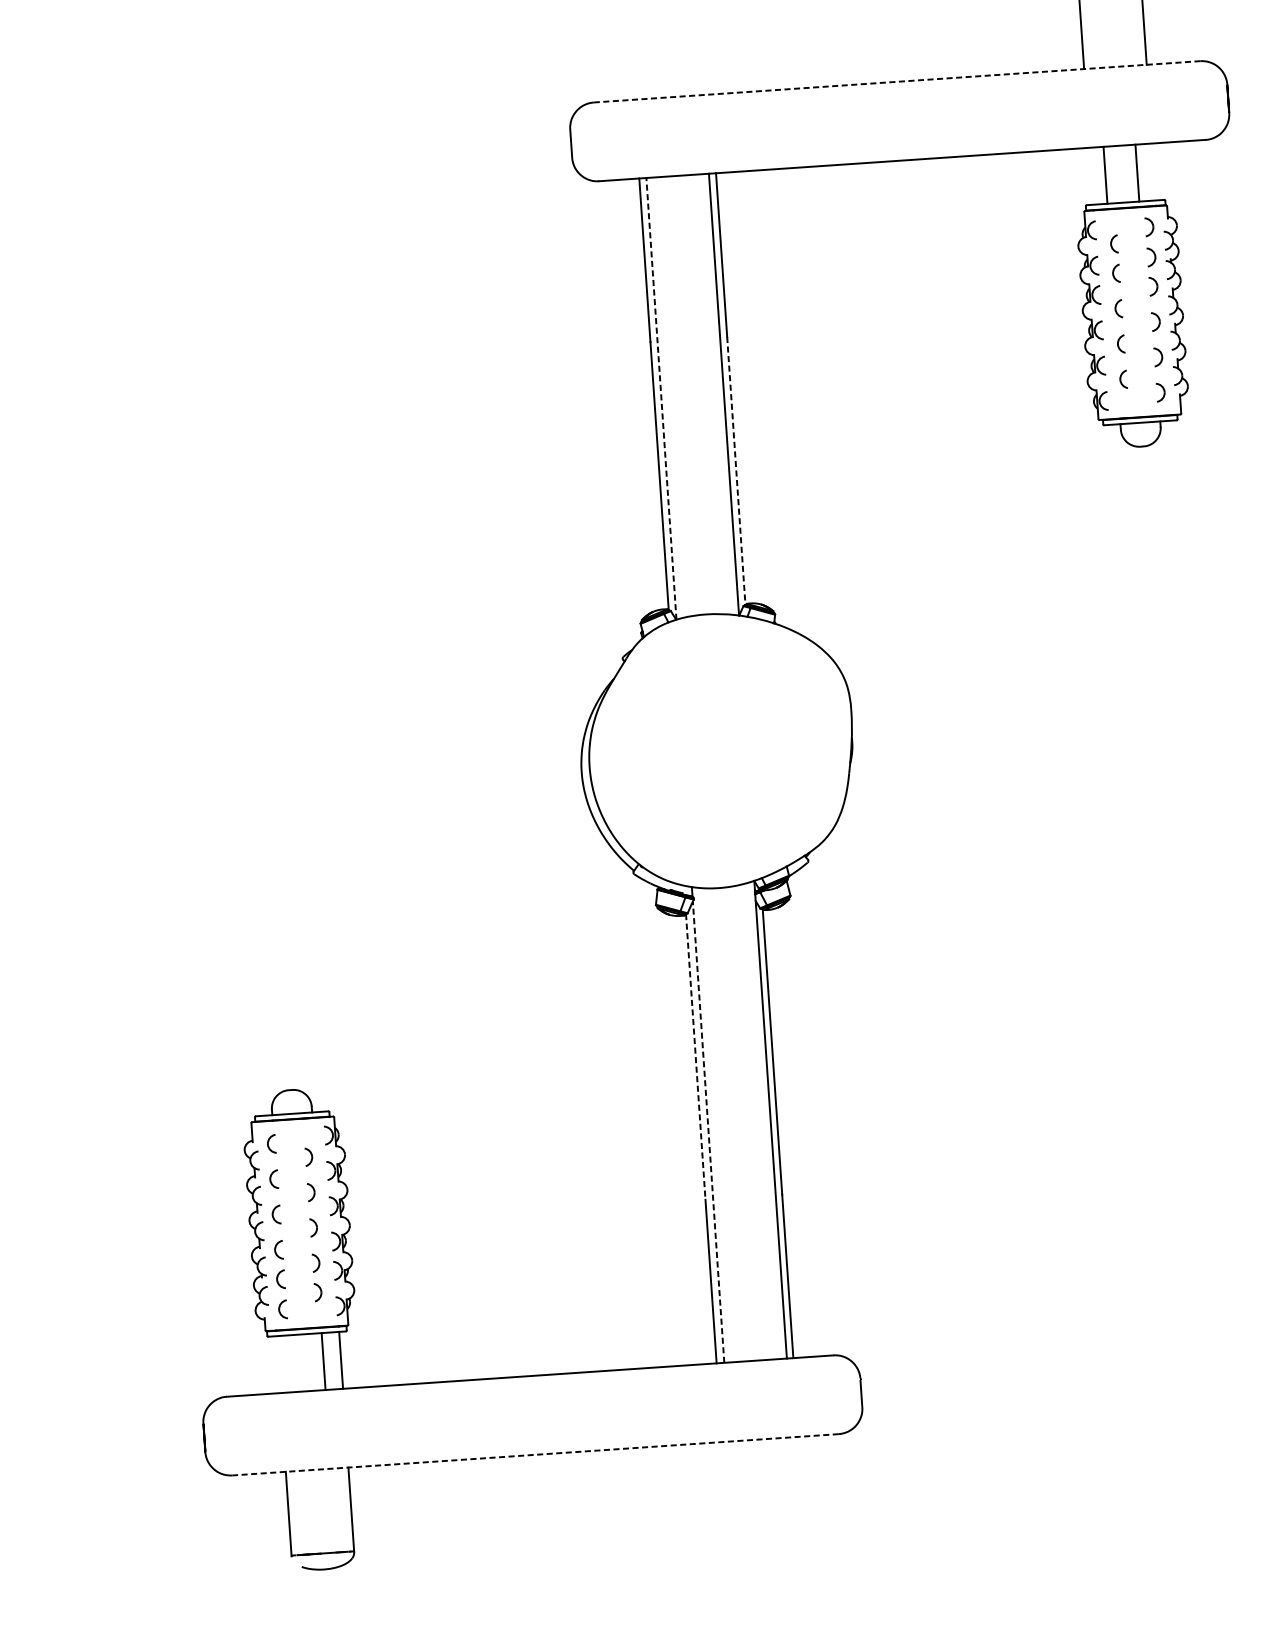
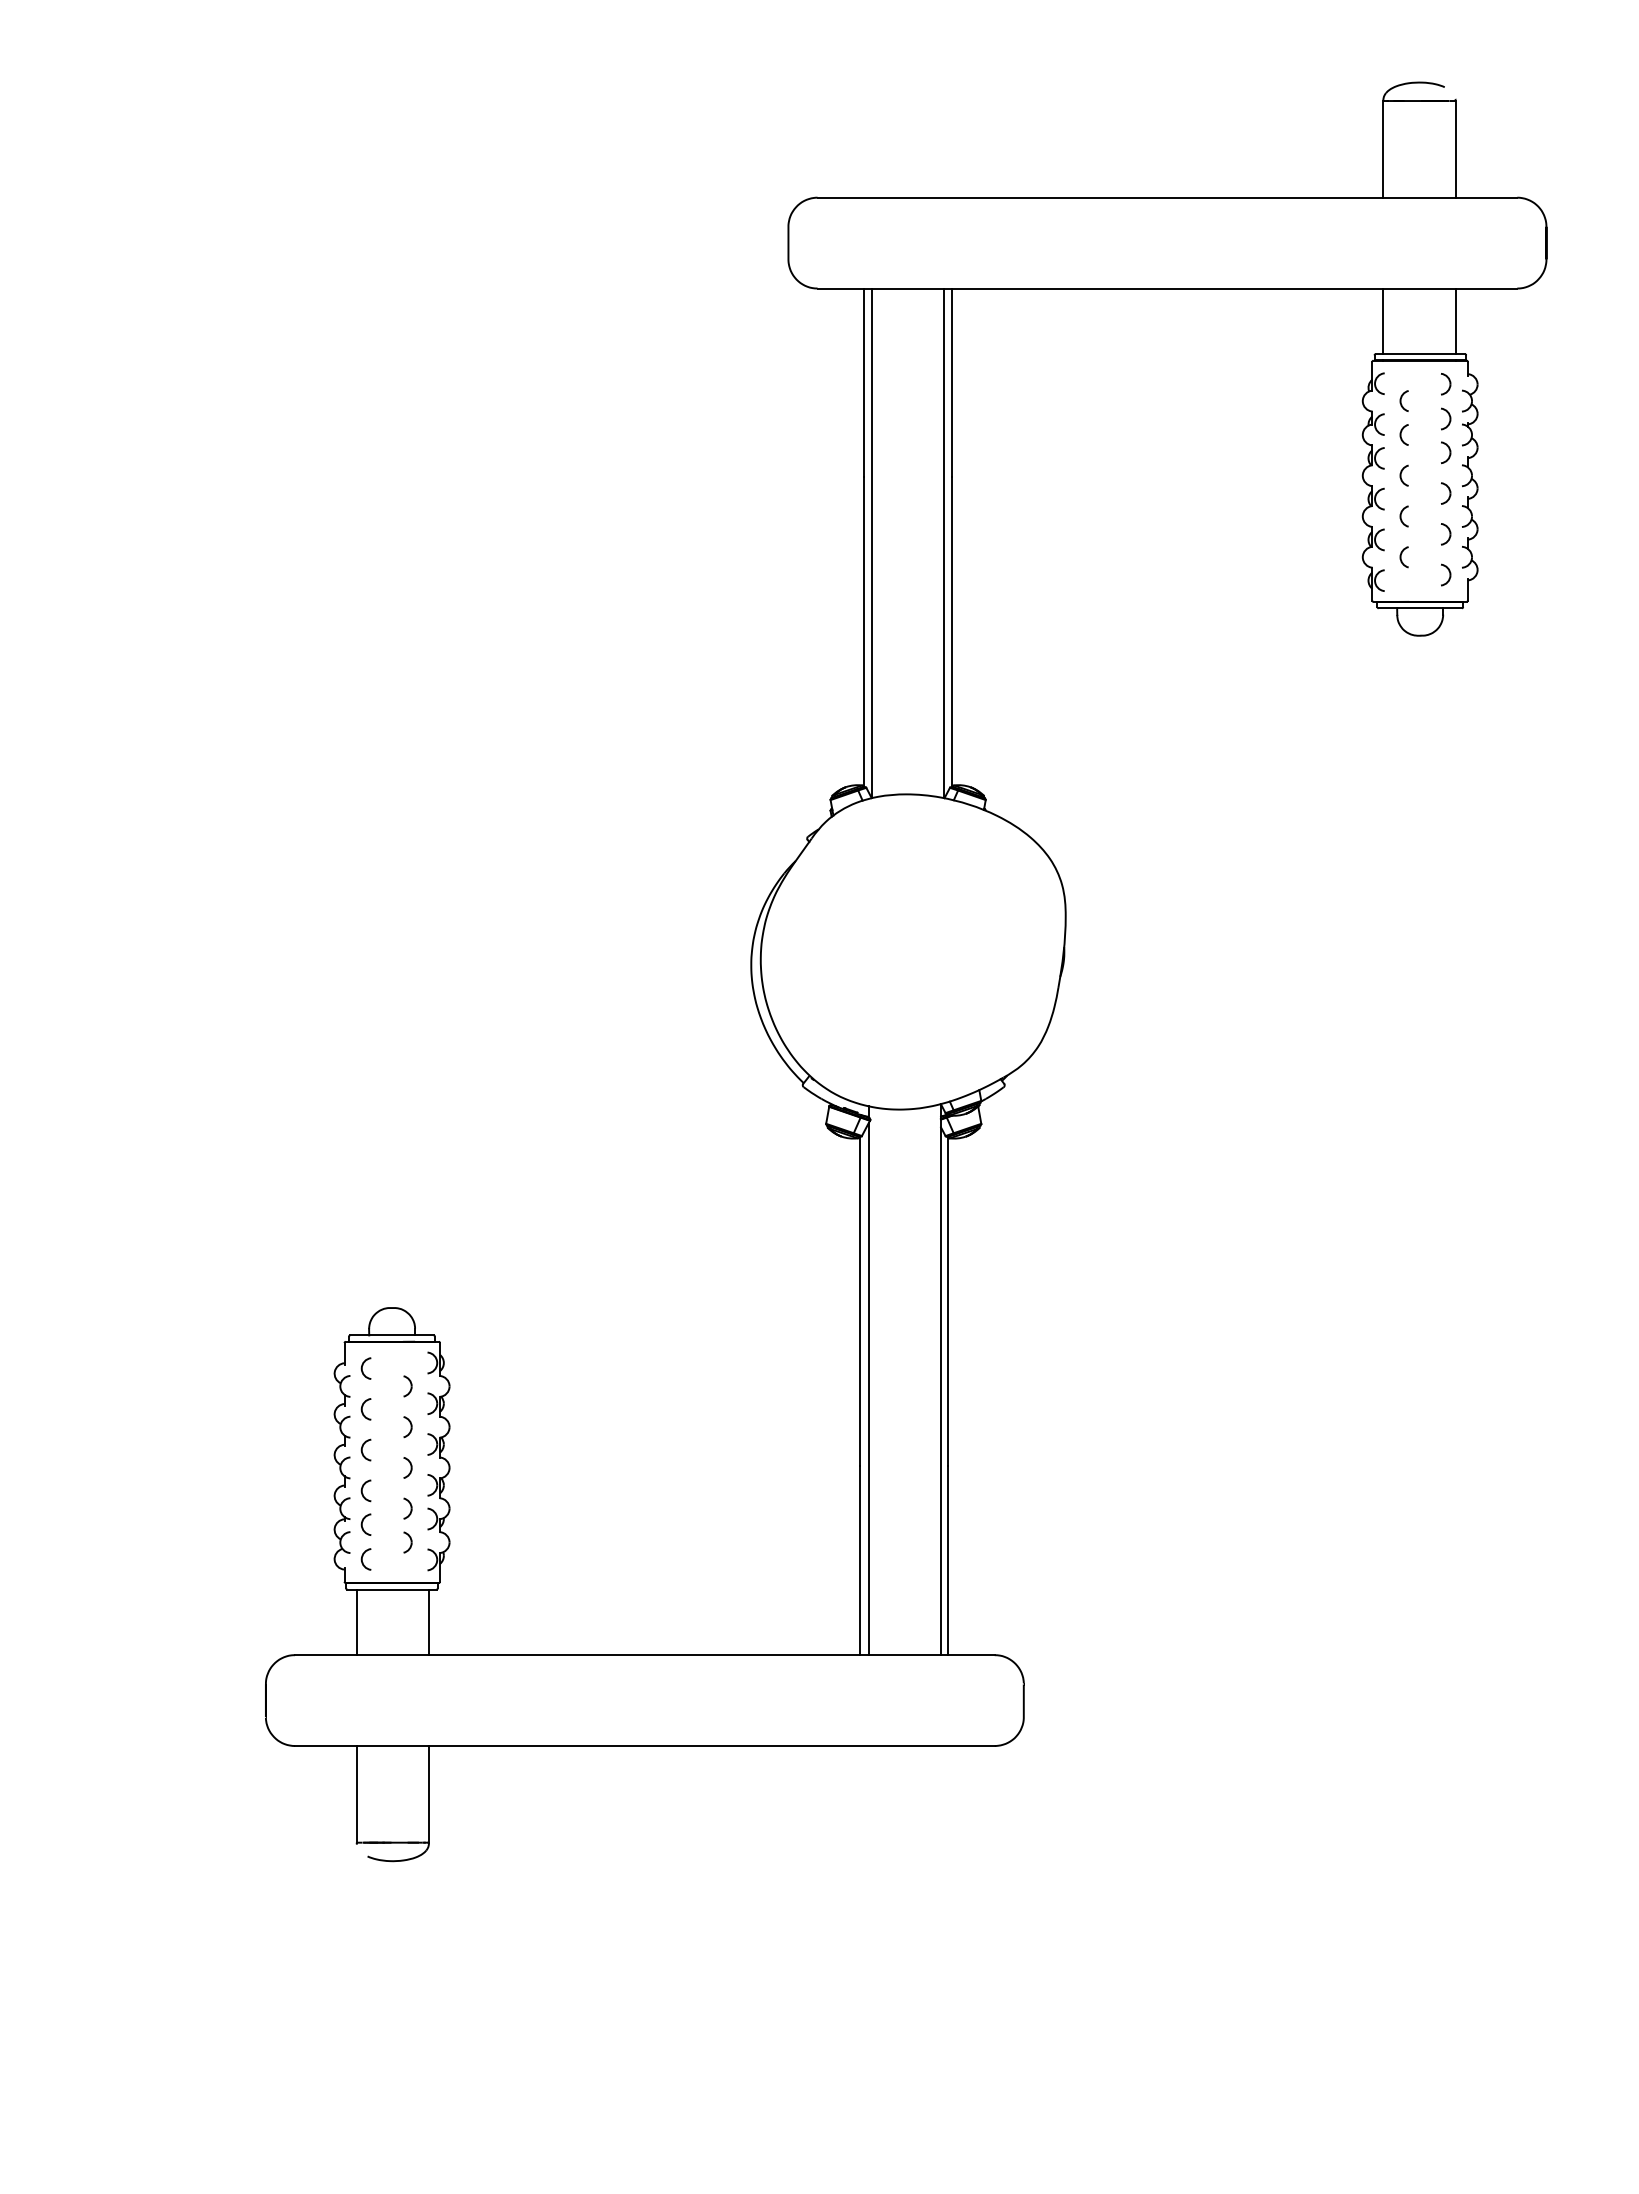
line: (897, 81) -> (1167, 197), dashed -> solid
line: (1137, 173) -> (1383, 321), moved
line: (1105, 175) -> (1455, 321), moved
line: (661, 399) -> (872, 543), dashed -> solid
line: (736, 471) -> (952, 632), dashed -> solid
line: (695, 1056) -> (859, 1301), dashed -> solid
line: (708, 1131) -> (868, 1388), dashed -> solid
line: (323, 1361) -> (356, 1622), moved
line: (535, 1455) -> (644, 1746), dashed -> solid

